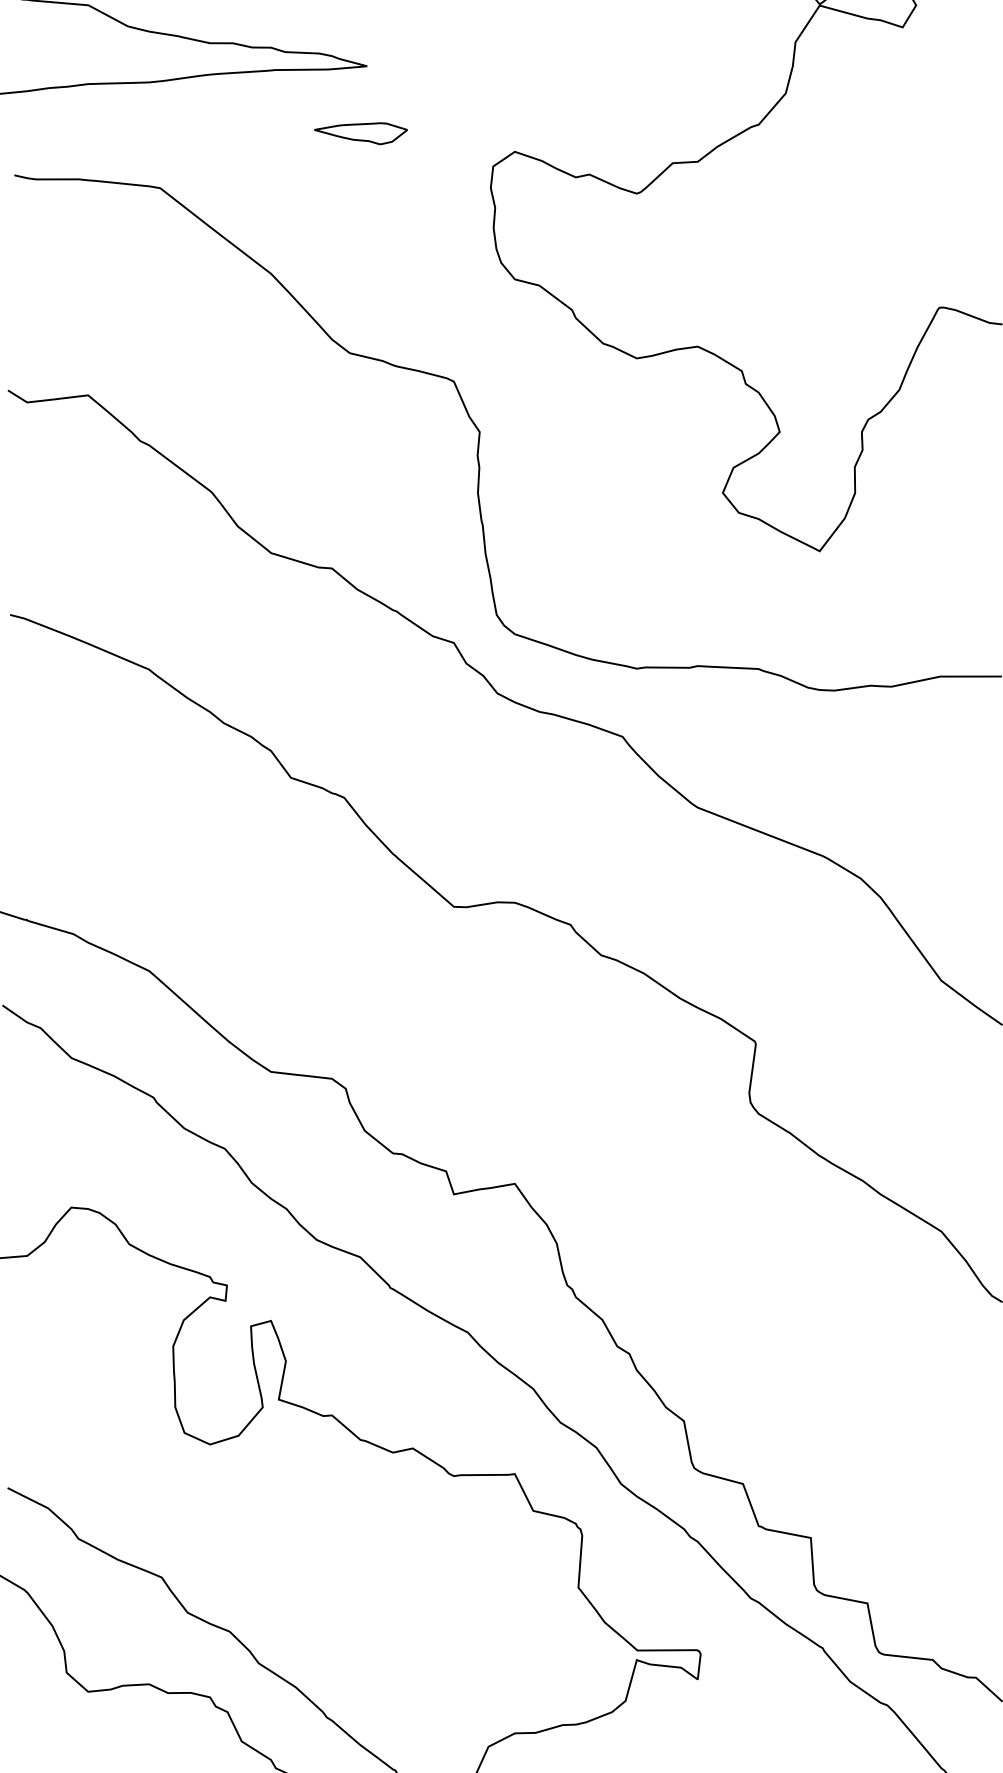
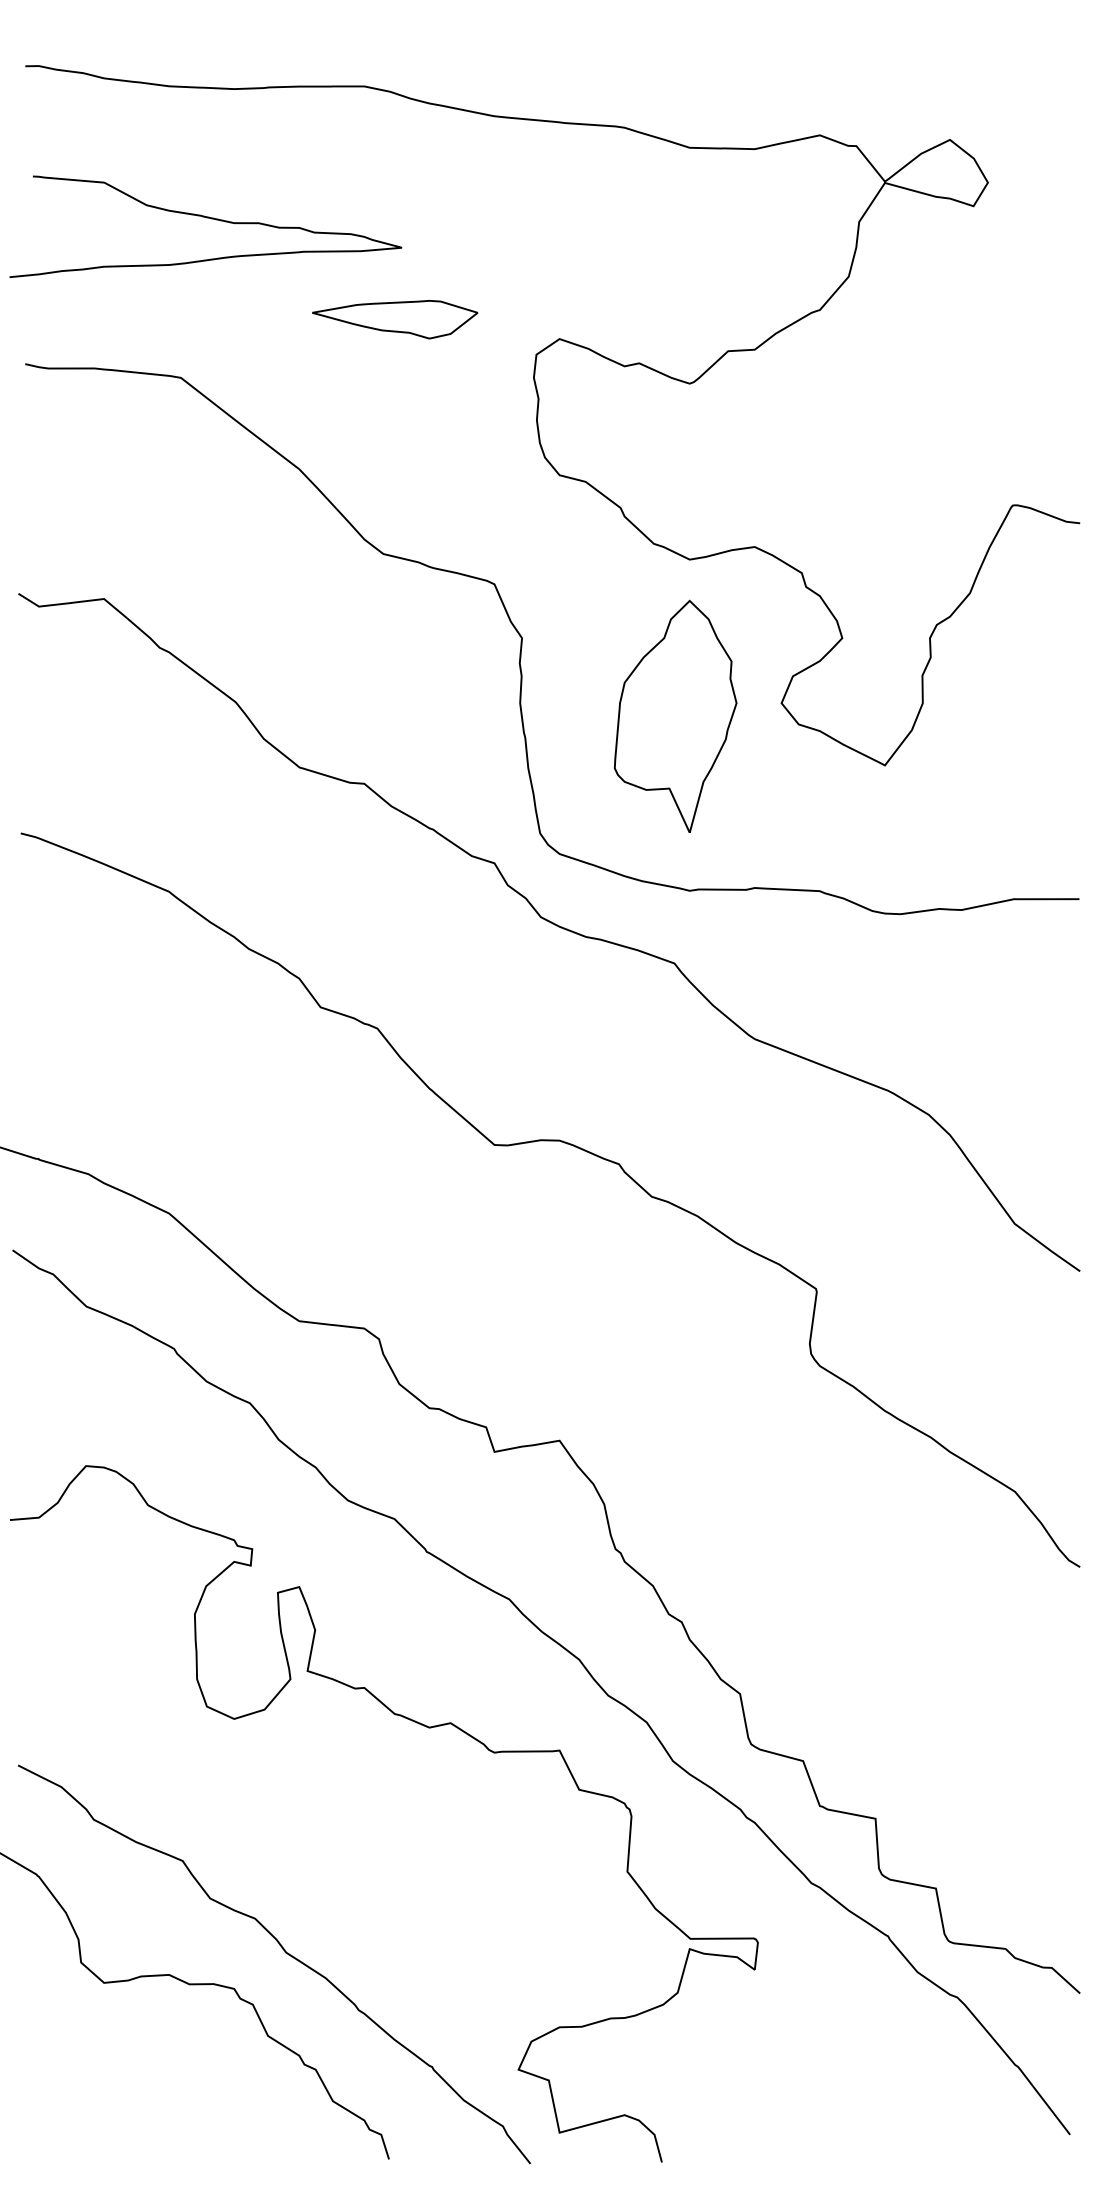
part: (361, 133) -> (395, 319), size x1.67
part: (623, 504) -> (675, 715), added

